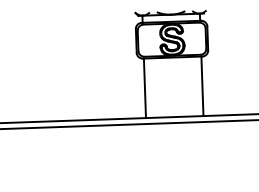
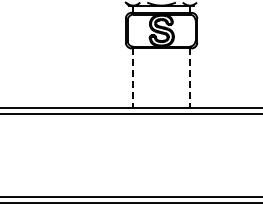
line: (202, 86) -> (190, 78), solid -> dashed
line: (144, 88) -> (132, 78), solid -> dashed

